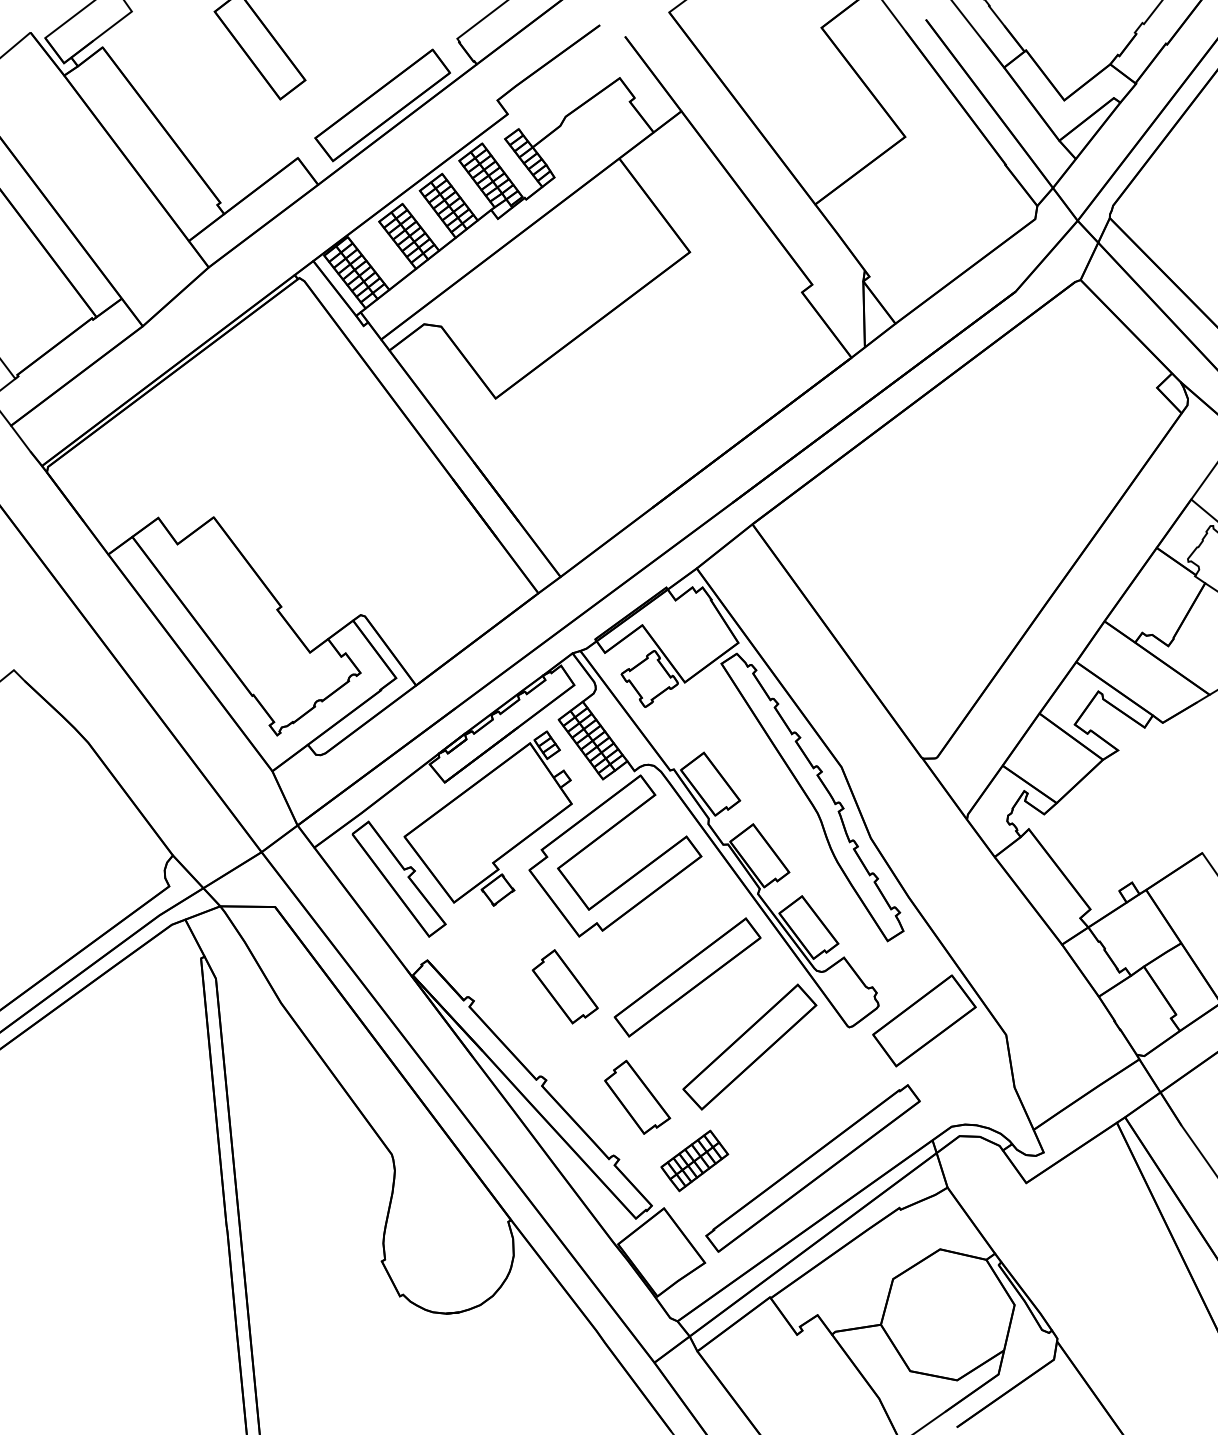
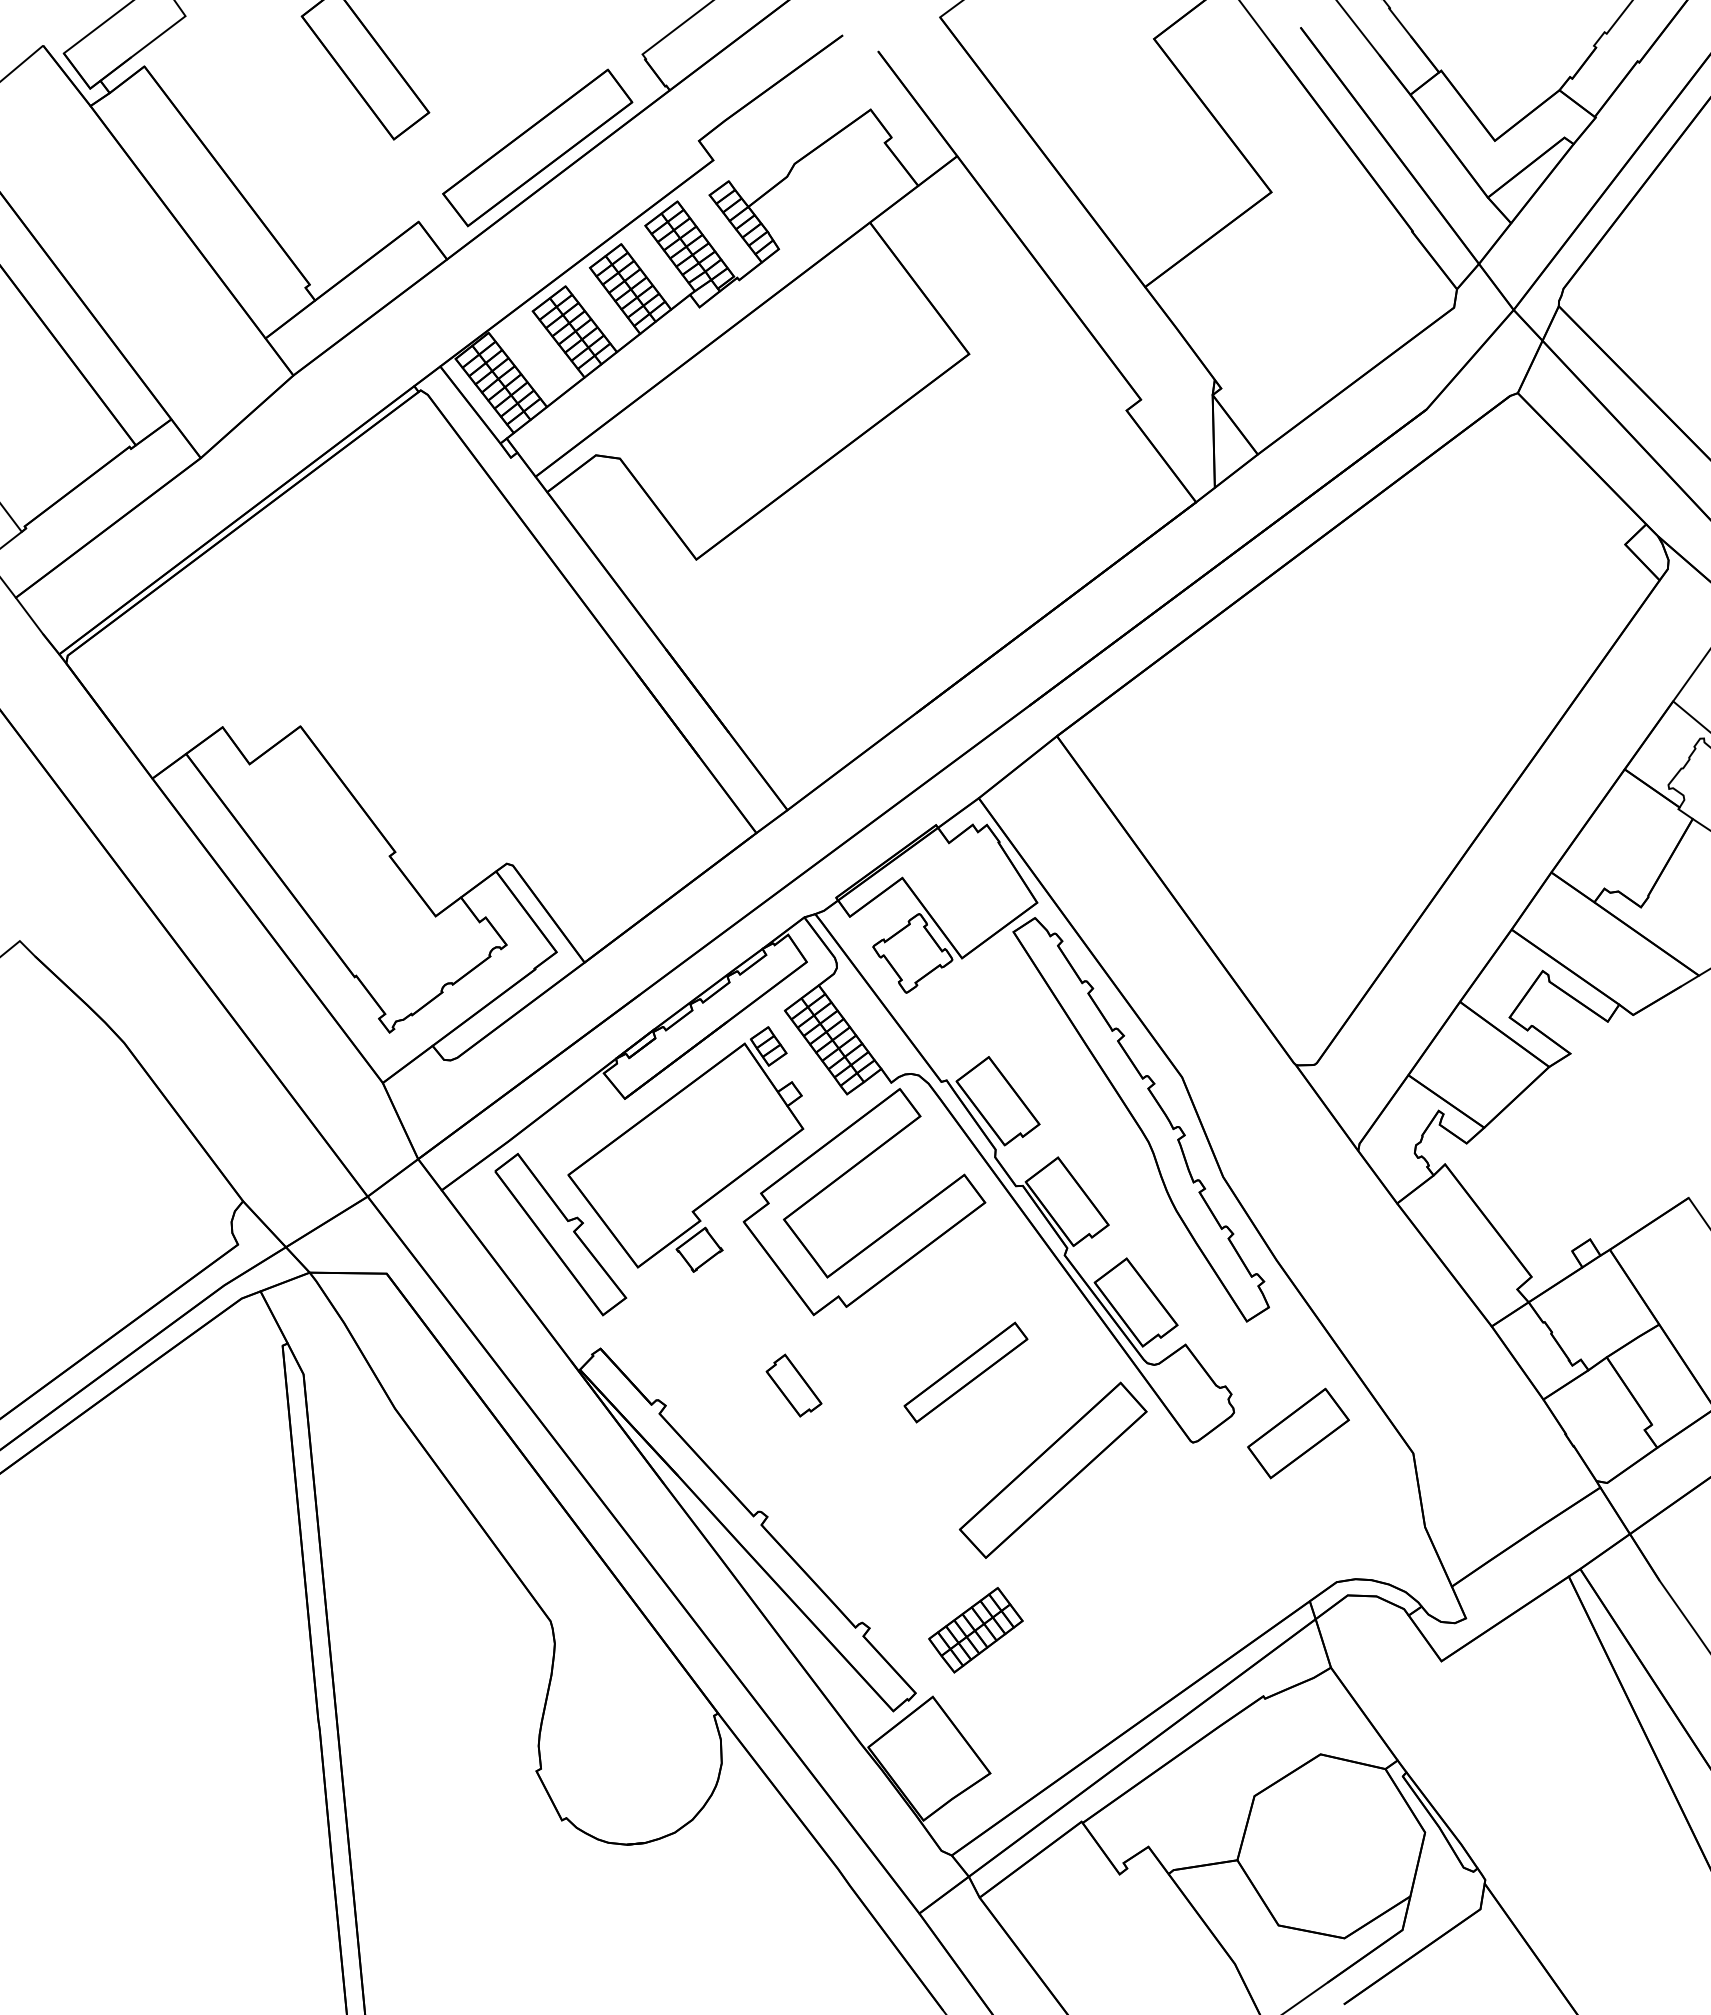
part: (687, 977) -> (965, 1372), size x0.6
part: (564, 986) -> (793, 1385), size x0.6
part: (924, 1020) -> (1298, 1433), size x0.7
part: (637, 1097) -> (895, 1540), removed
part: (812, 1168) -> (1141, 1640), removed

